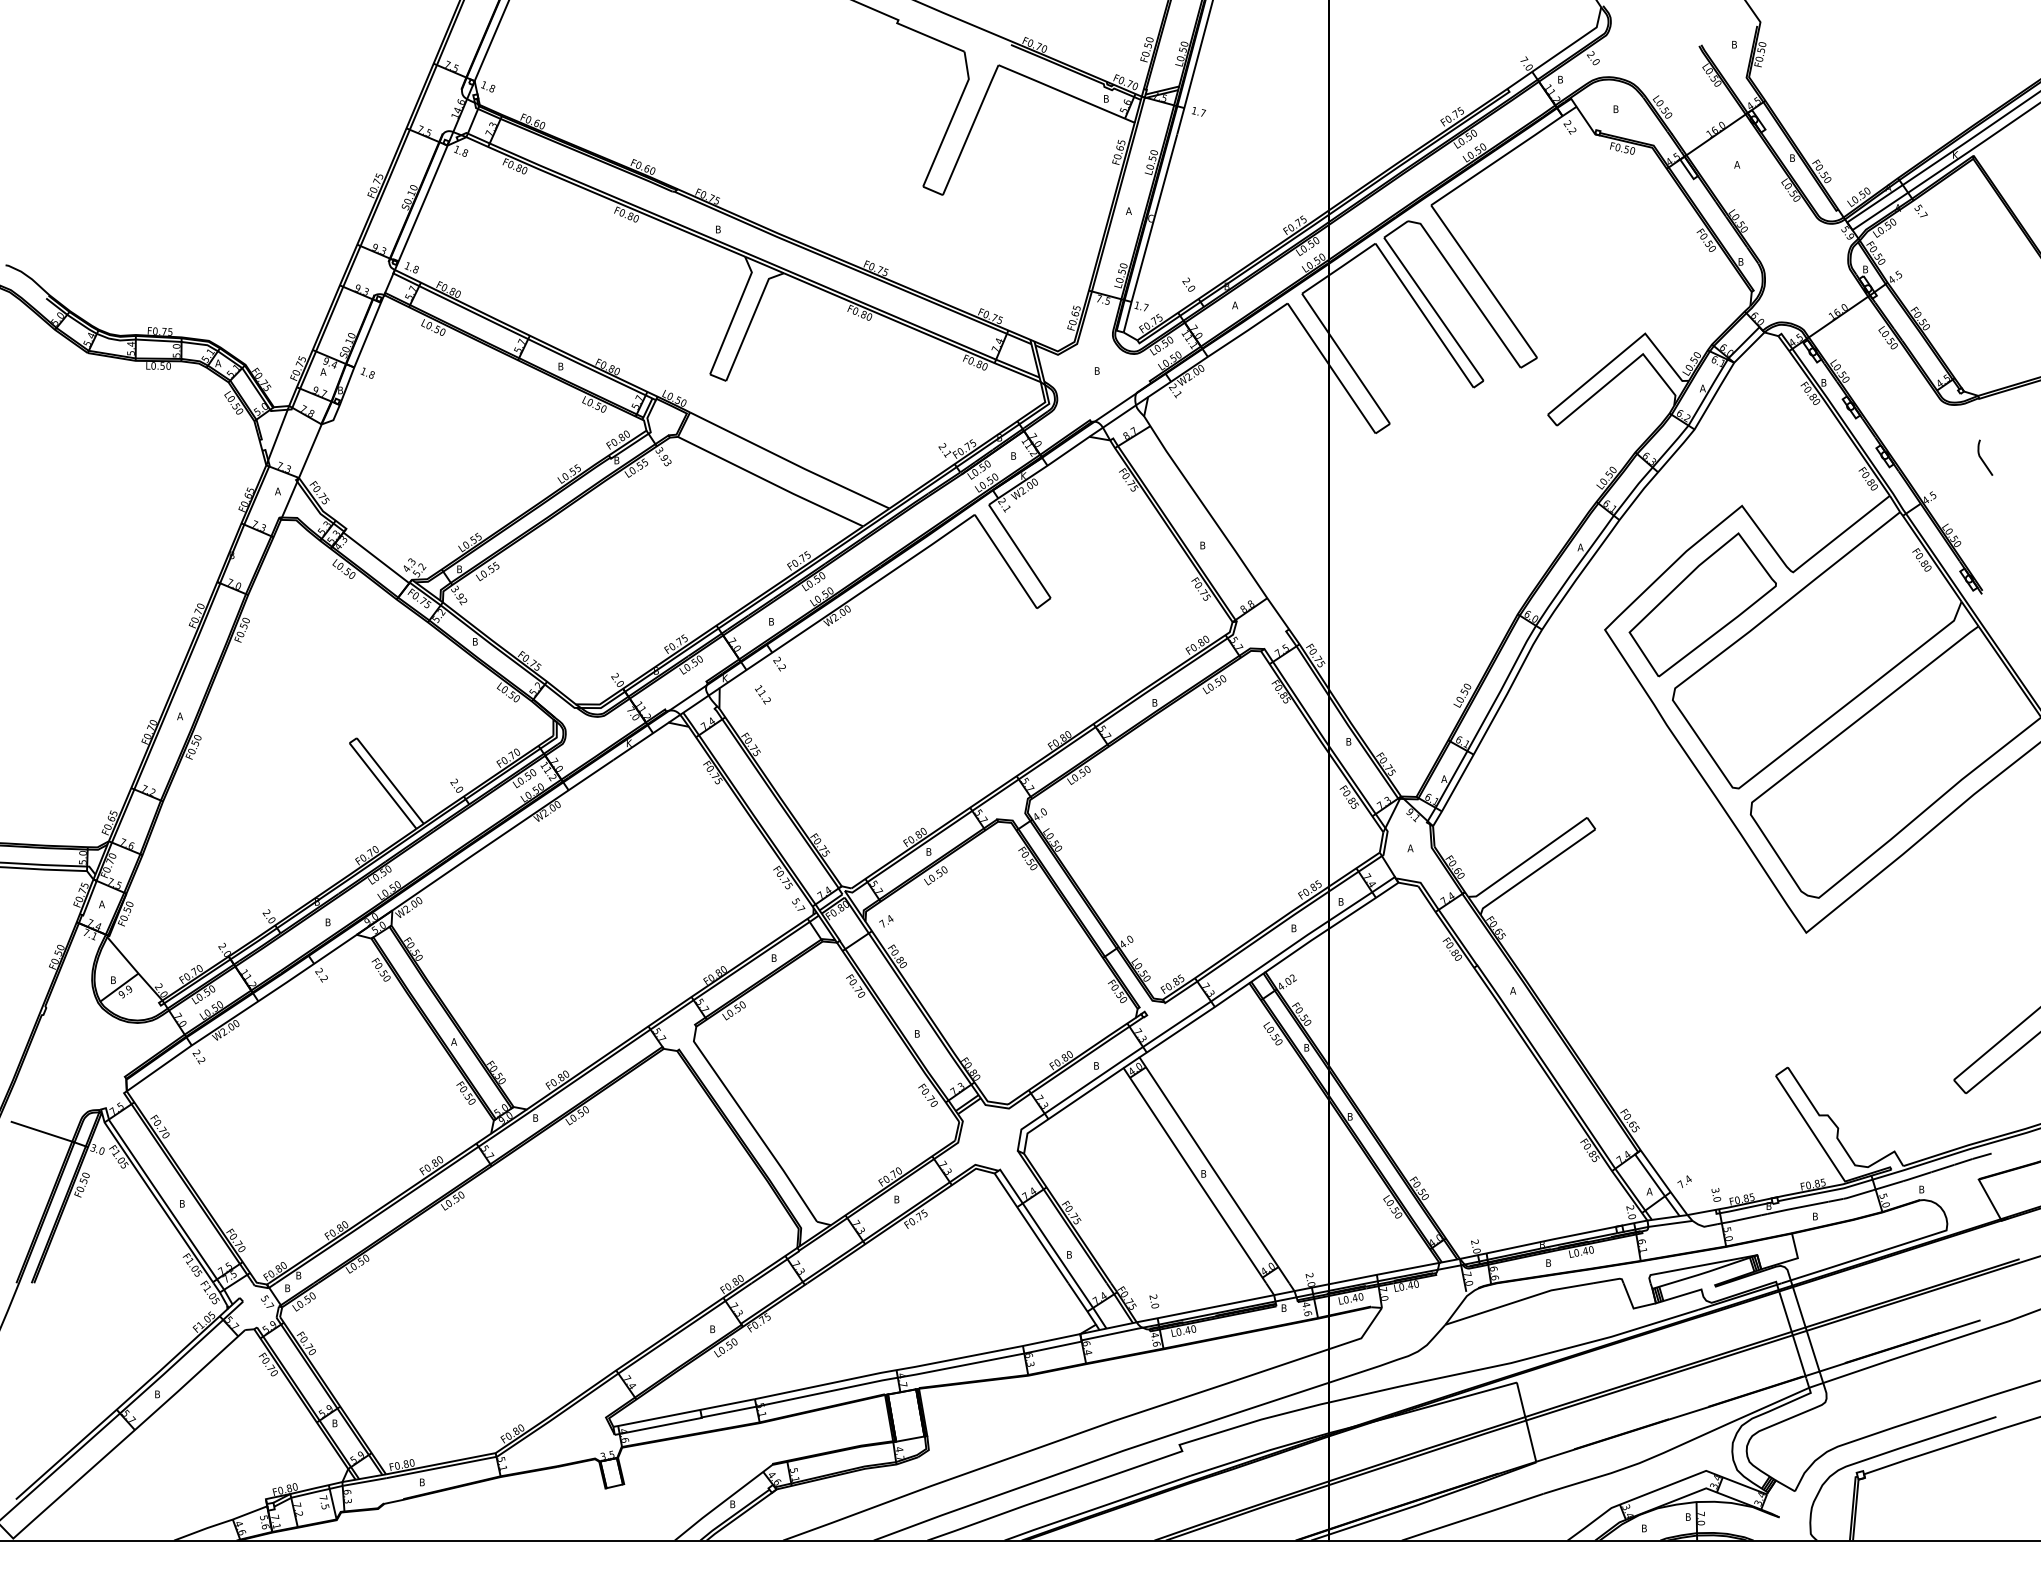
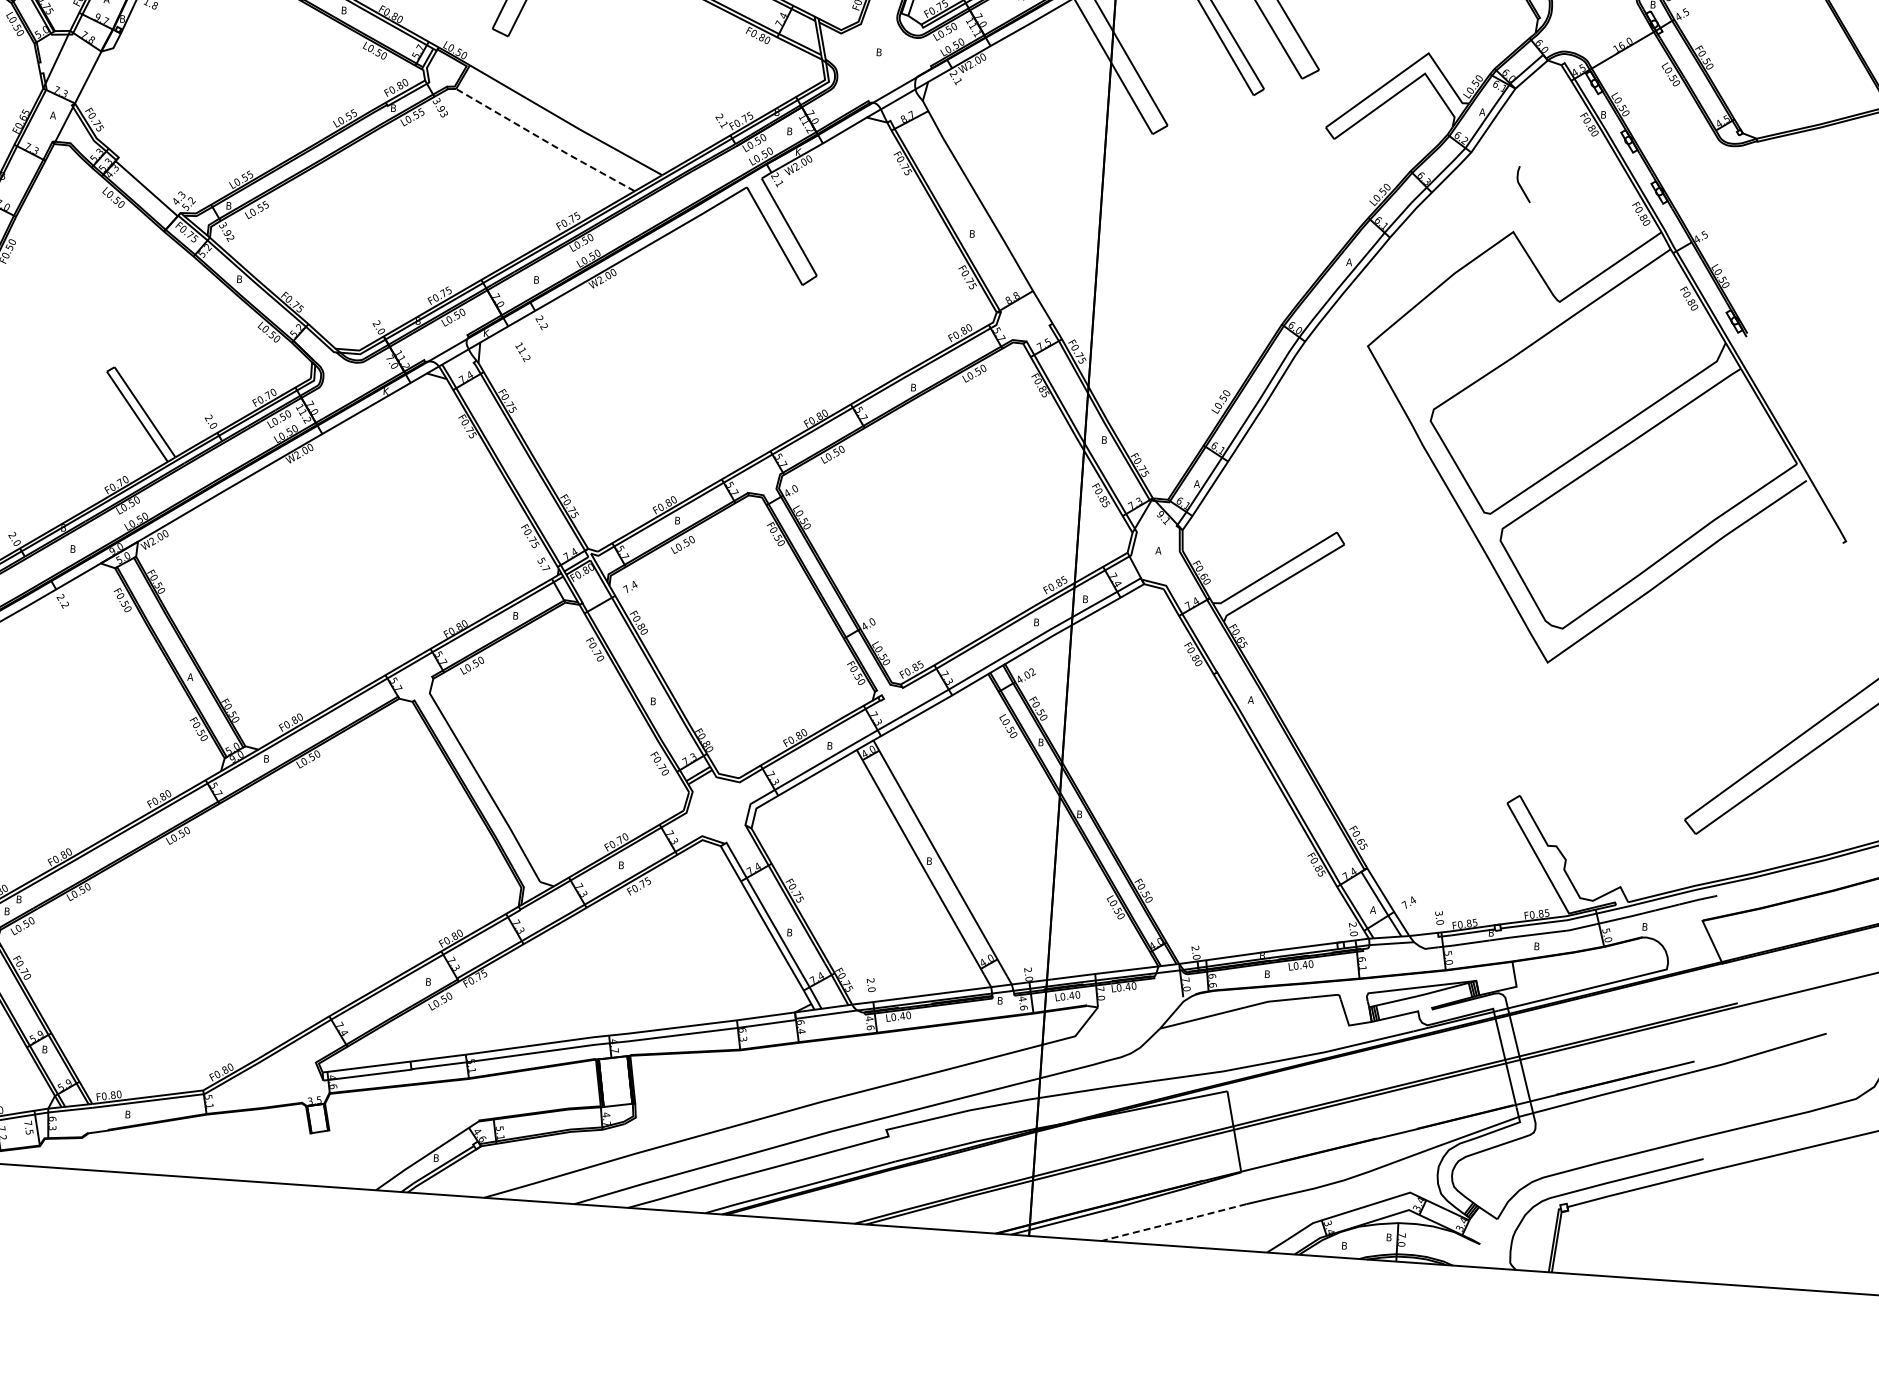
curve: (1982, 458) -> (1521, 185), moved
line: (770, 482) -> (545, 140), solid -> dashed
part: (1702, 604) -> (1466, 327), removed
line: (1472, 1517) -> (1173, 1222), solid -> dashed

